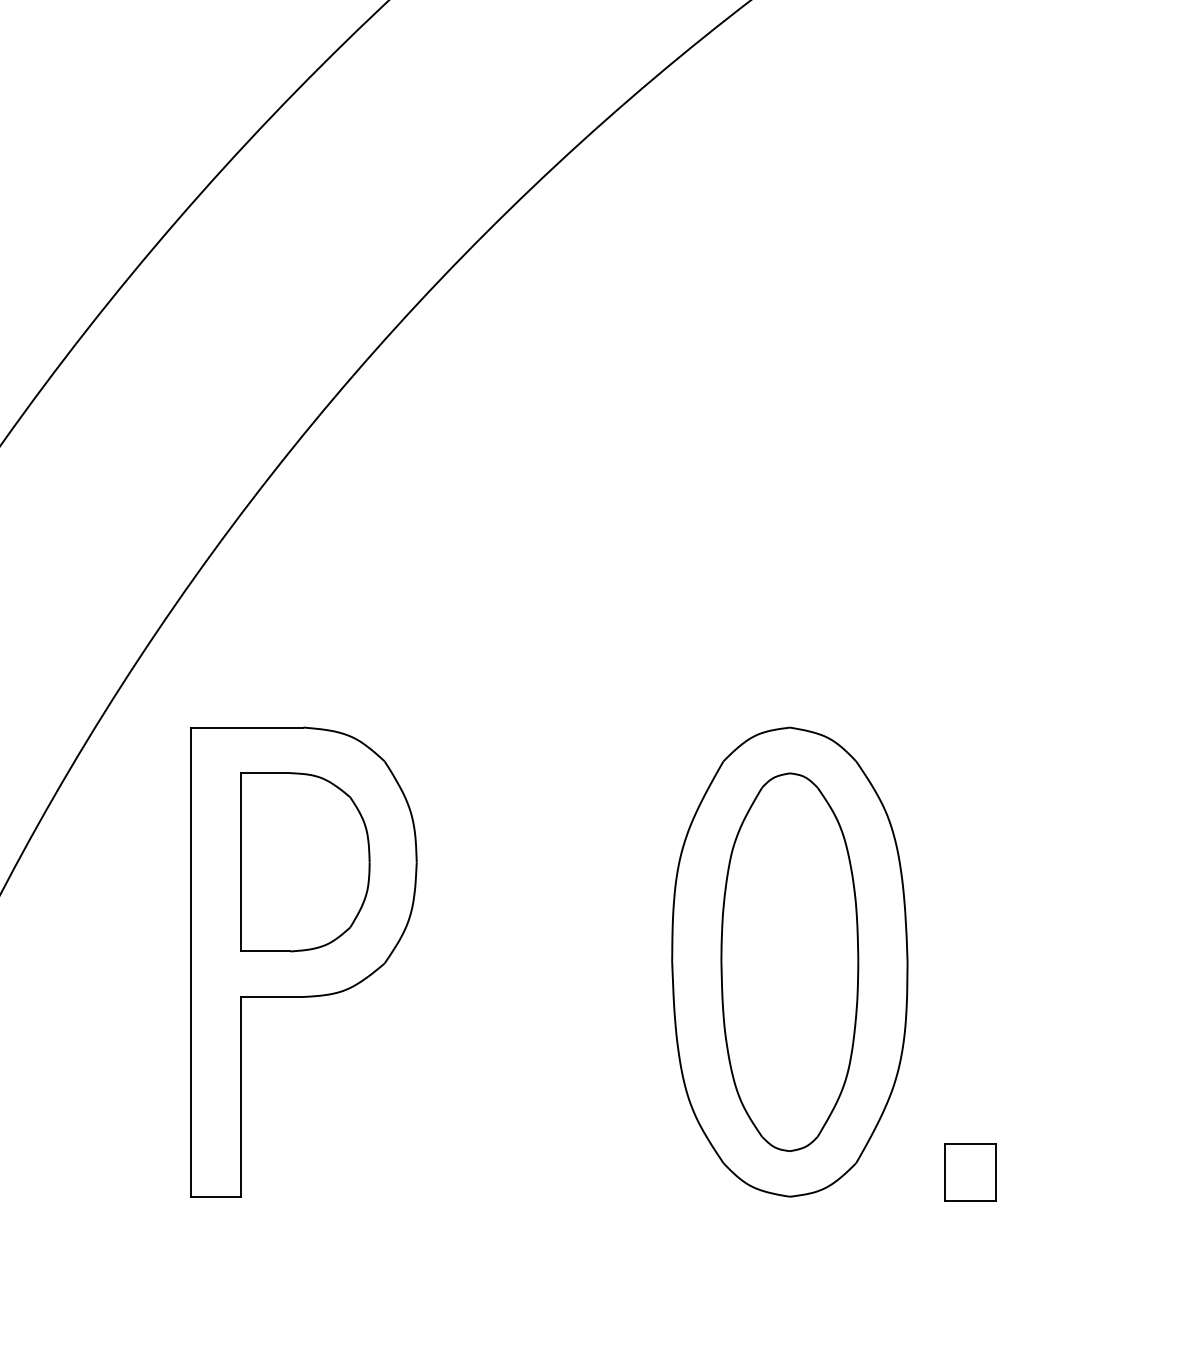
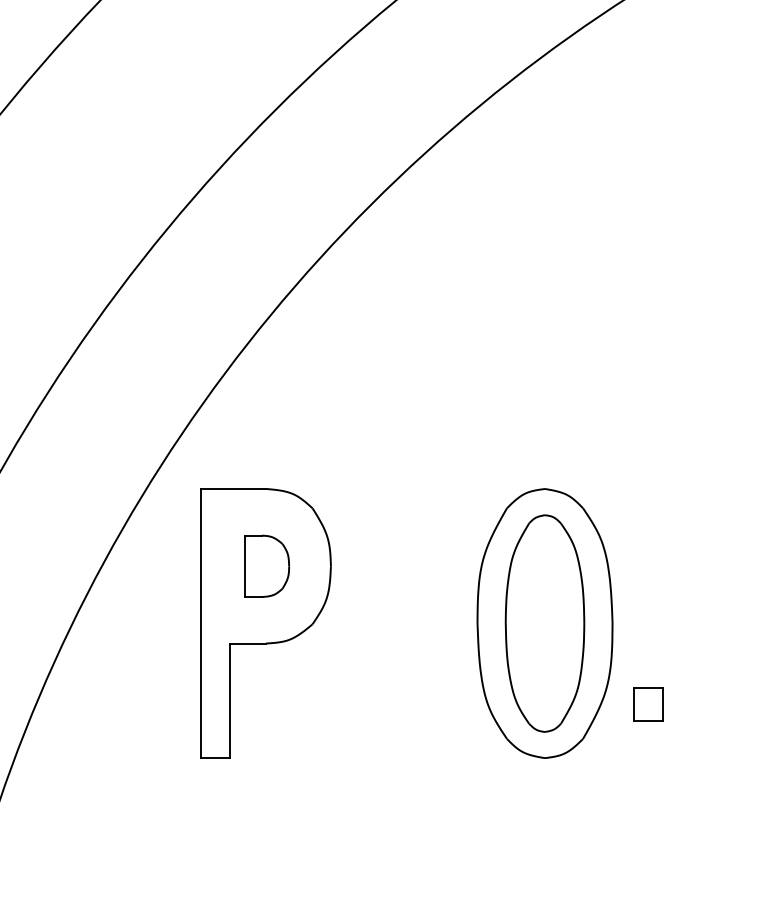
part: (304, 862) -> (266, 566), size x0.6
part: (970, 1172) -> (648, 704), moved

